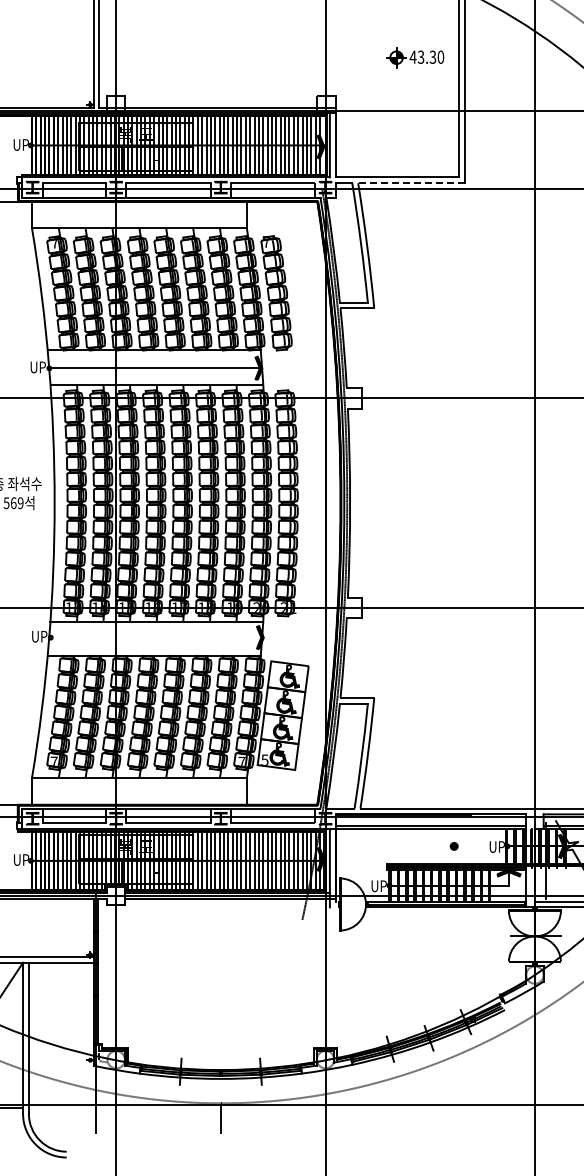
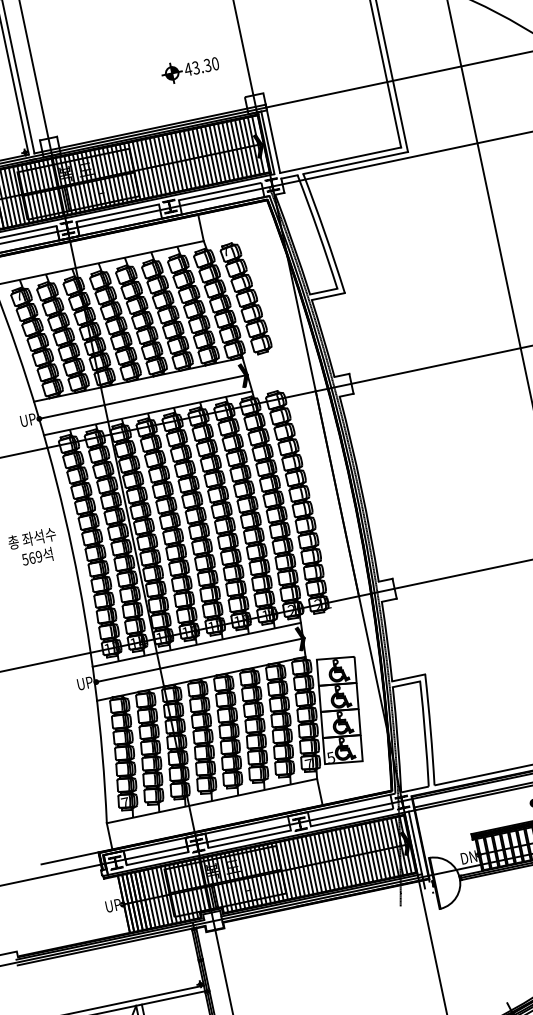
part: (415, 57) -> (190, 69), moved
line: (411, 183) -> (355, 163), dashed -> solid
line: (156, 637) -> (199, 660), added
text: (378, 886) -> (468, 857), UP -> DN

